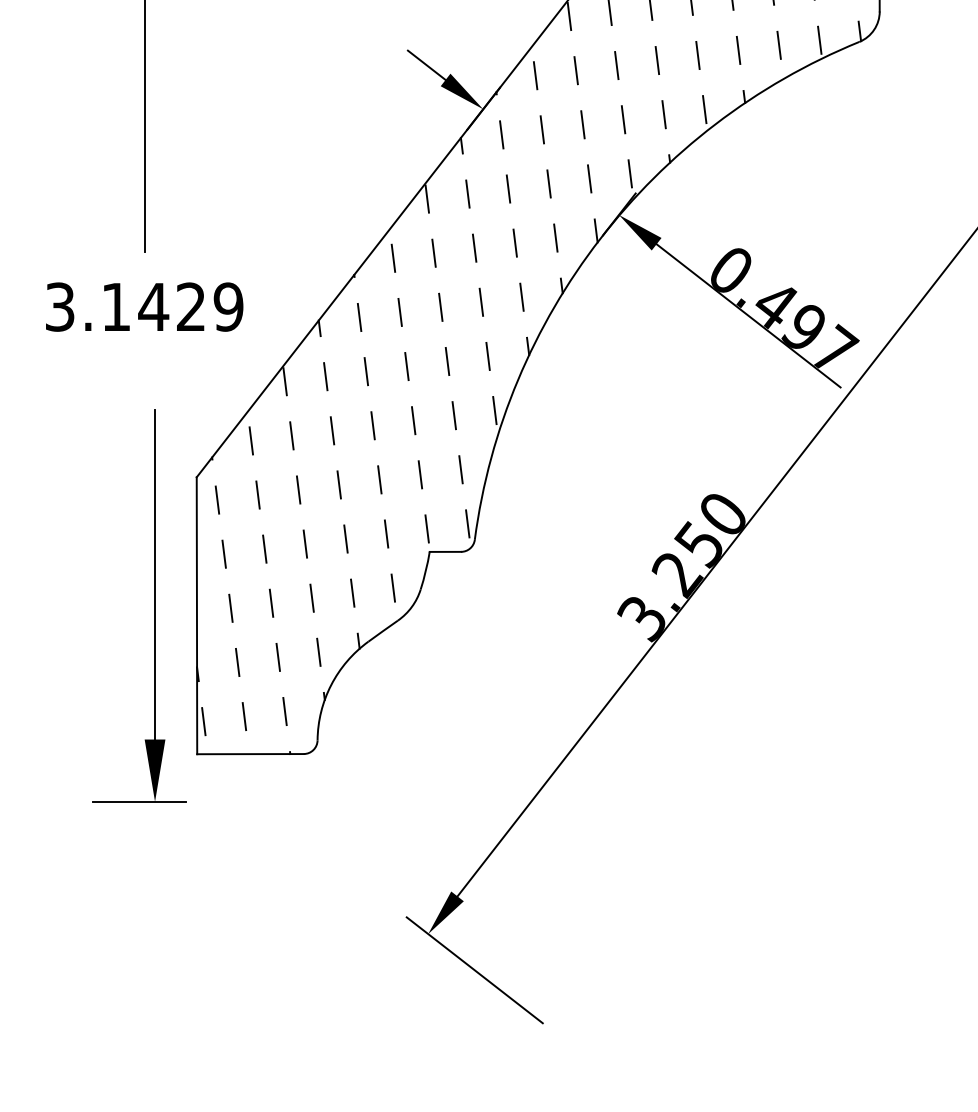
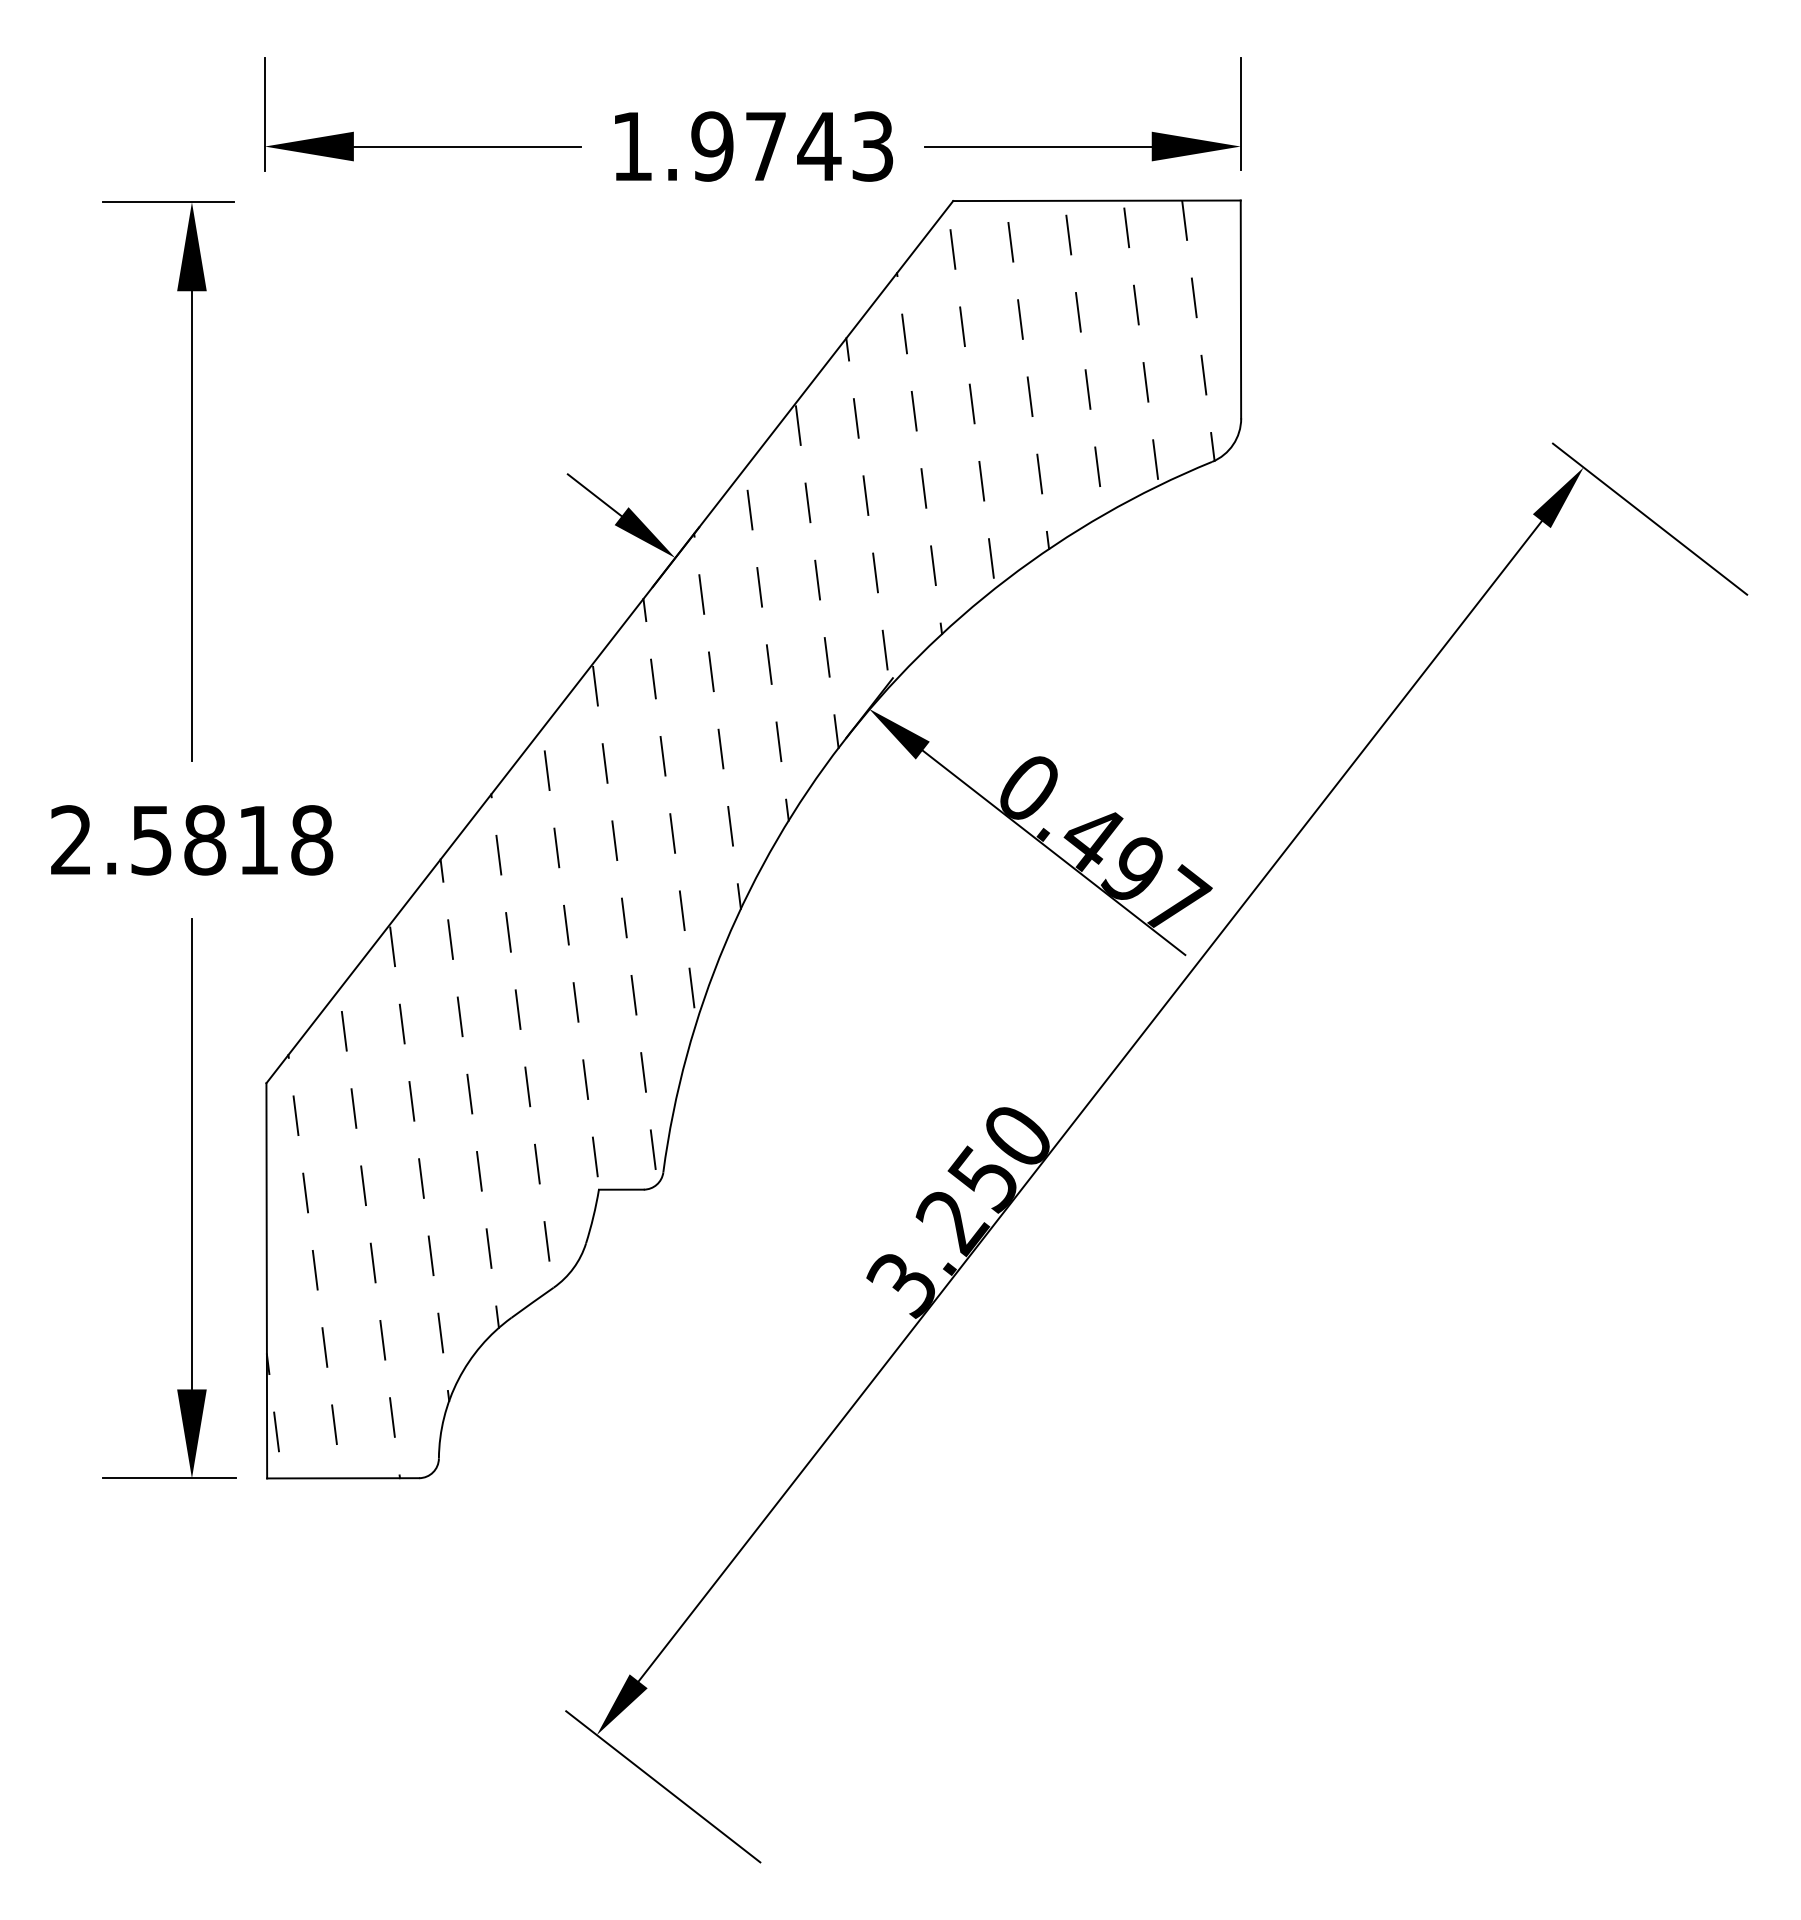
text: (144, 307) -> (192, 840), 3.1429 -> 2.5818
part: (154, 605) -> (191, 1198), moved

